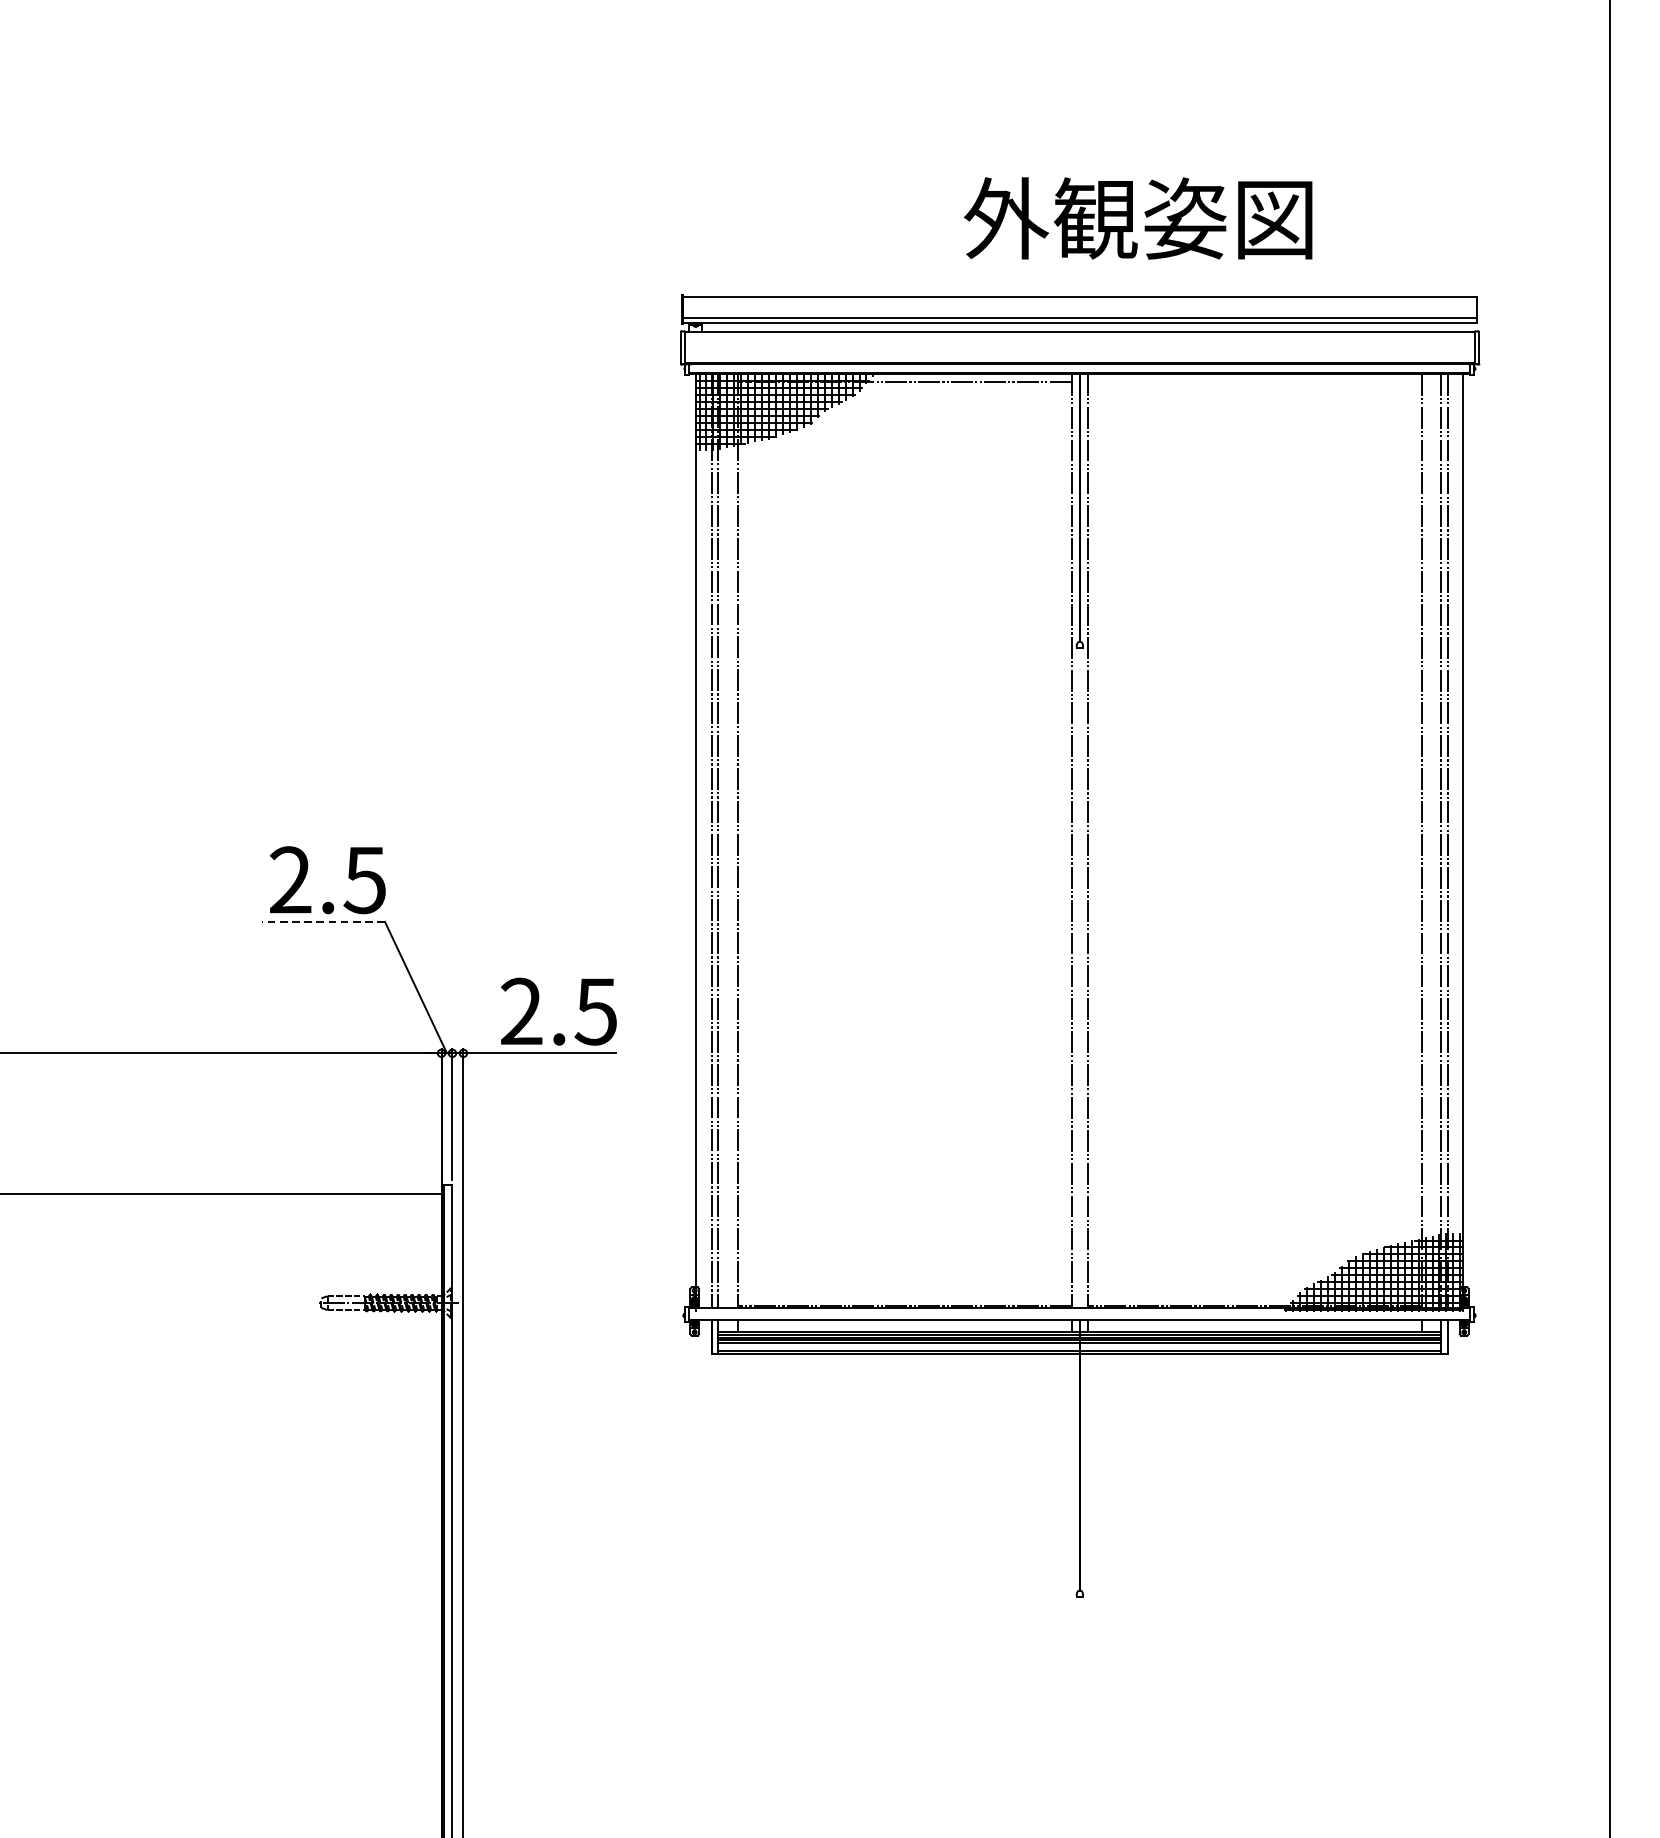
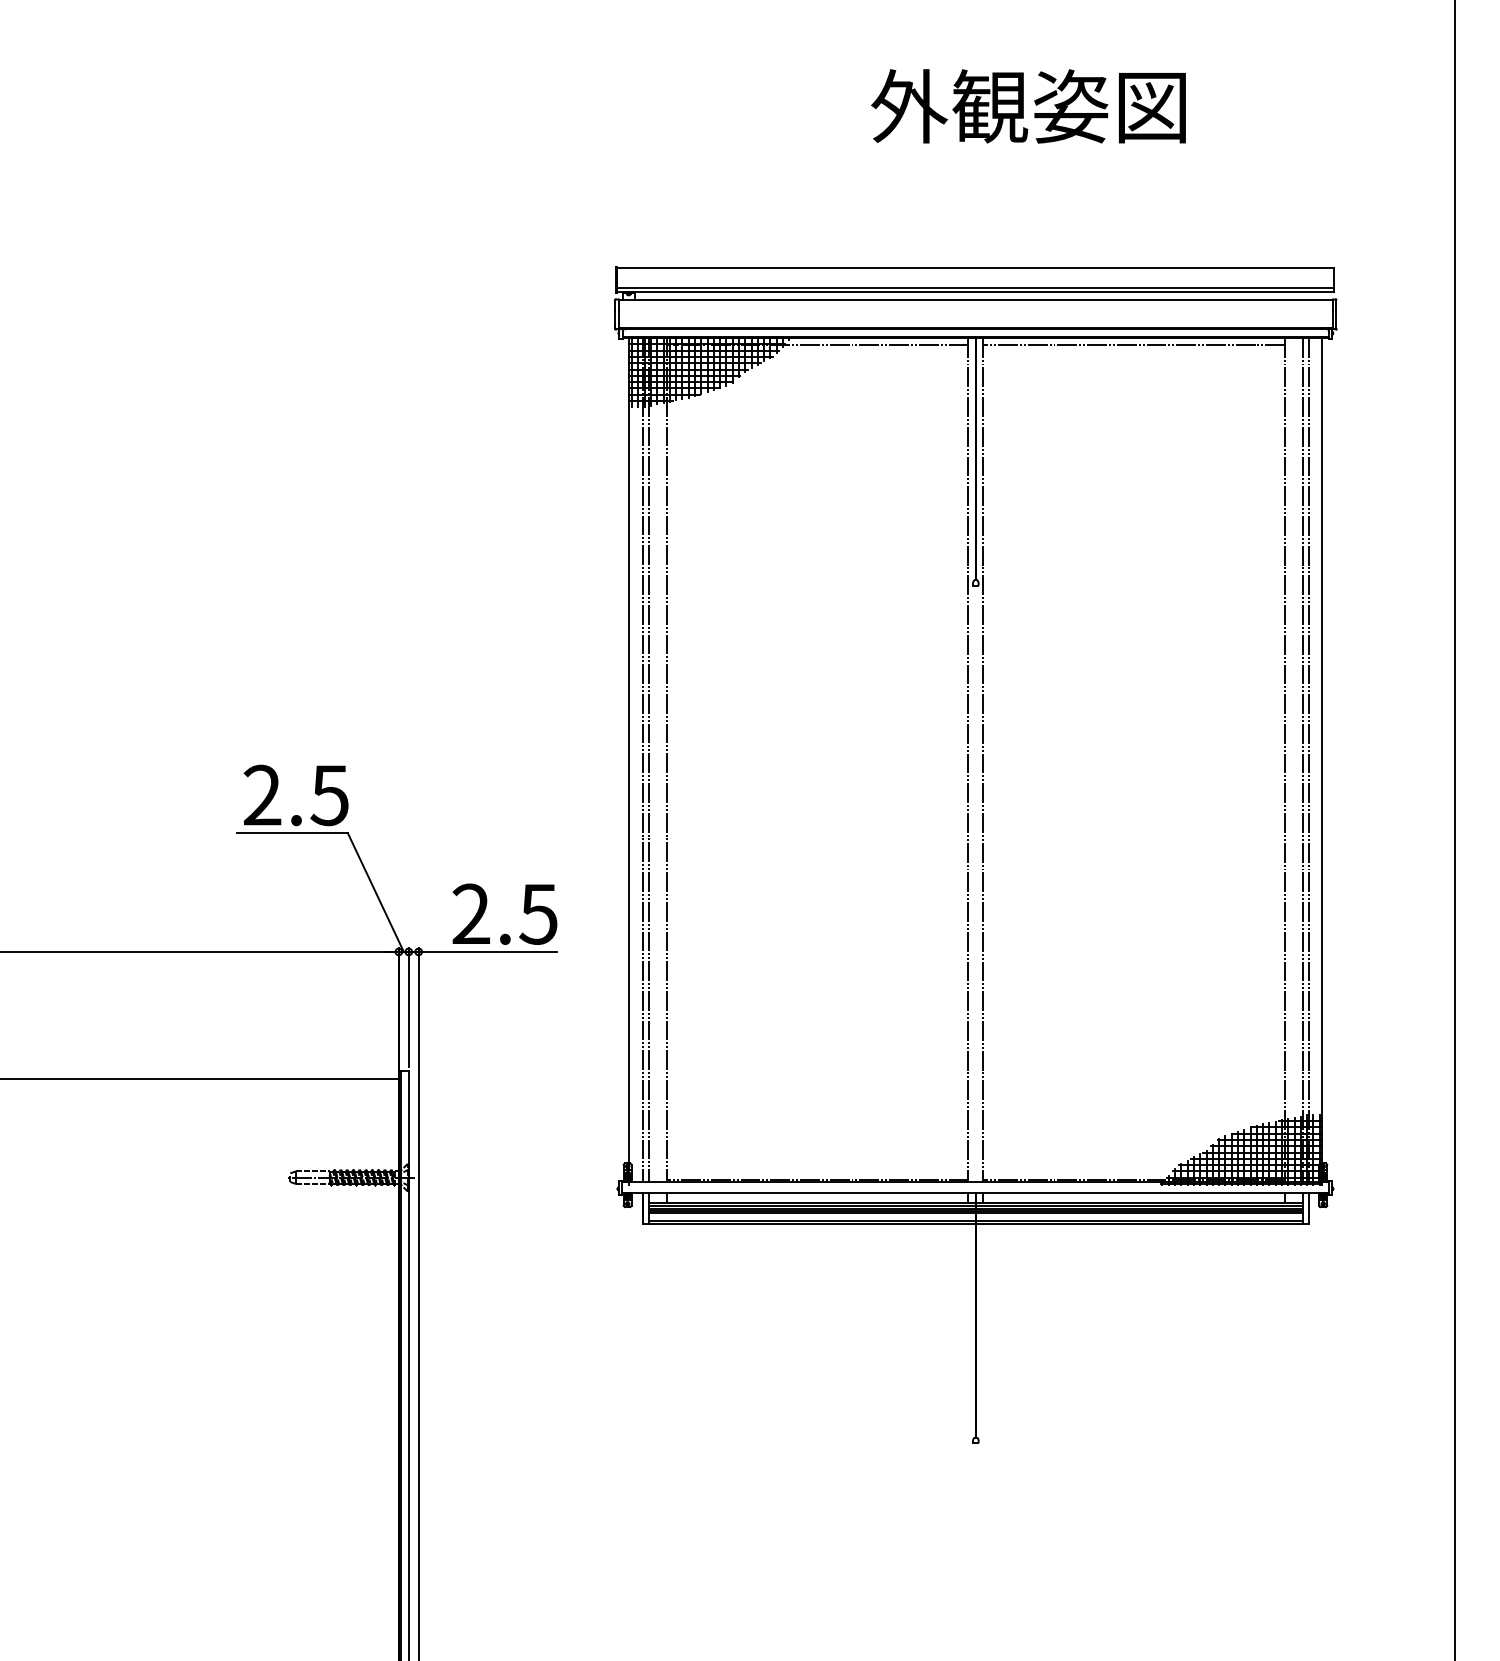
text: (1138, 218) -> (1028, 106), moved
line: (1255, 382) -> (1134, 345), added
line: (323, 922) -> (292, 833), dashed -> solid

